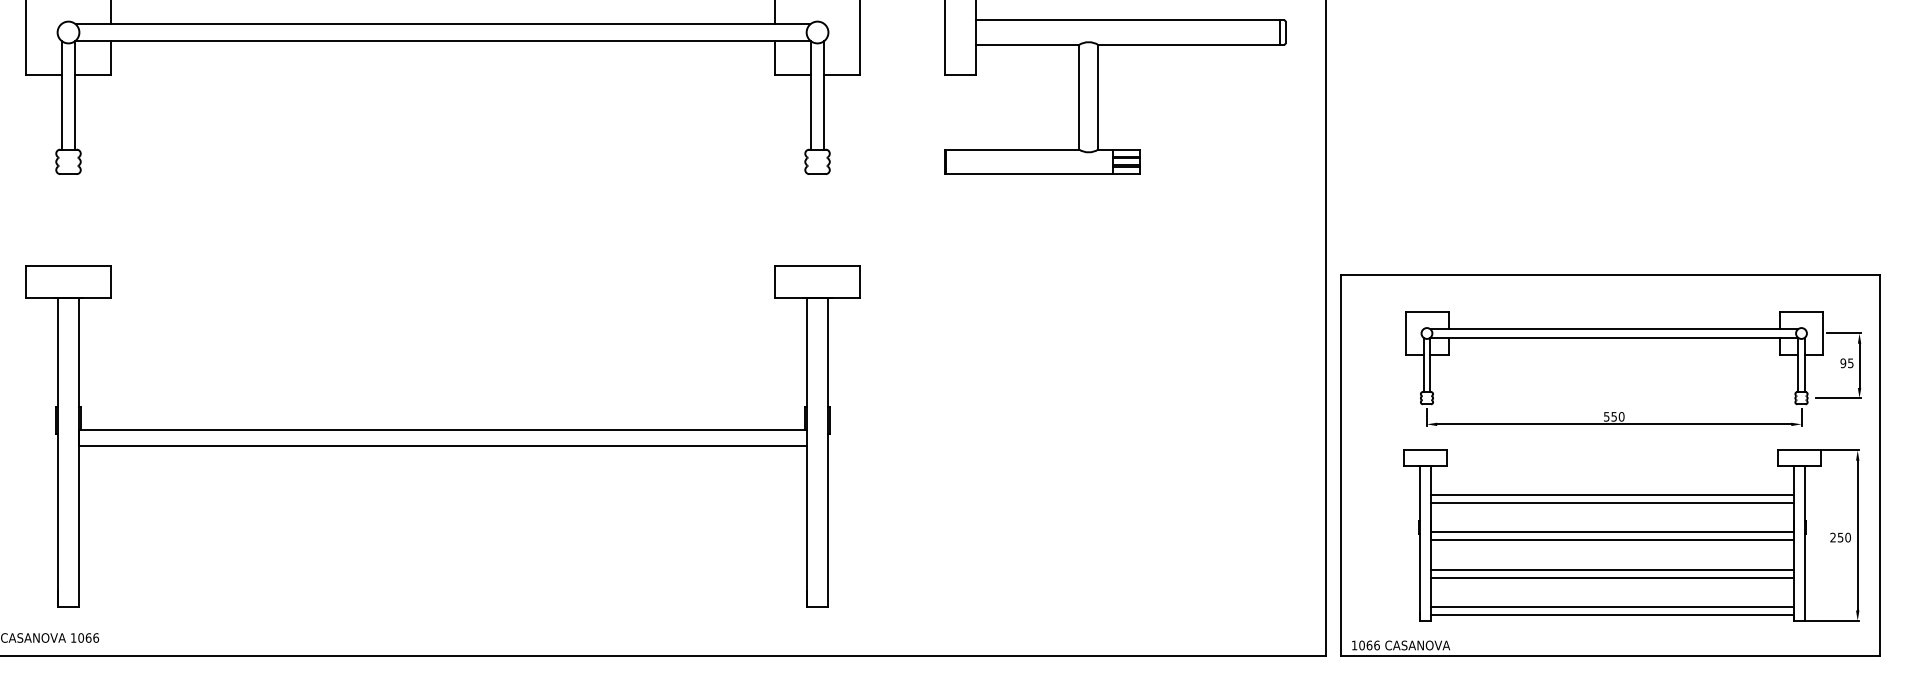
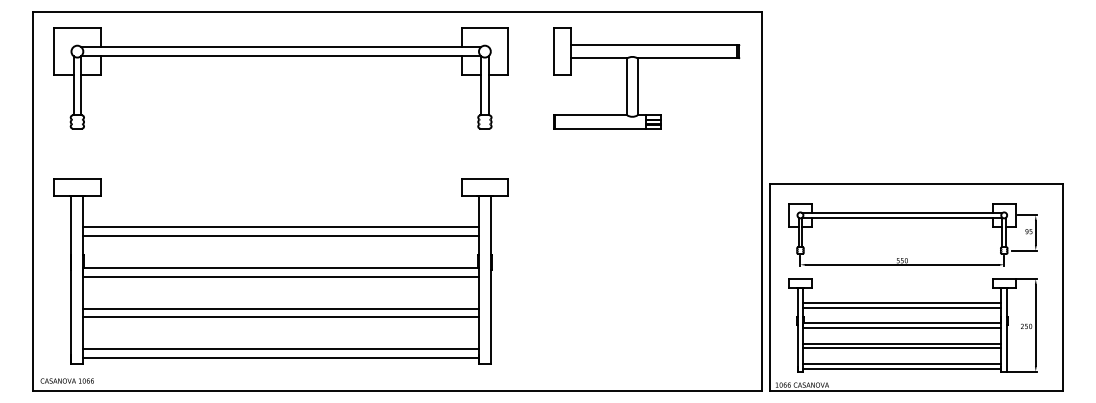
line: (441, 355) -> (280, 227), added
part: (1632, 368) -> (912, 234), moved
line: (441, 370) -> (280, 235), added
line: (441, 504) -> (280, 308), added
line: (441, 521) -> (280, 317), added
part: (1631, 535) -> (912, 325), moved
line: (441, 580) -> (280, 349), added
line: (441, 596) -> (280, 358), added

